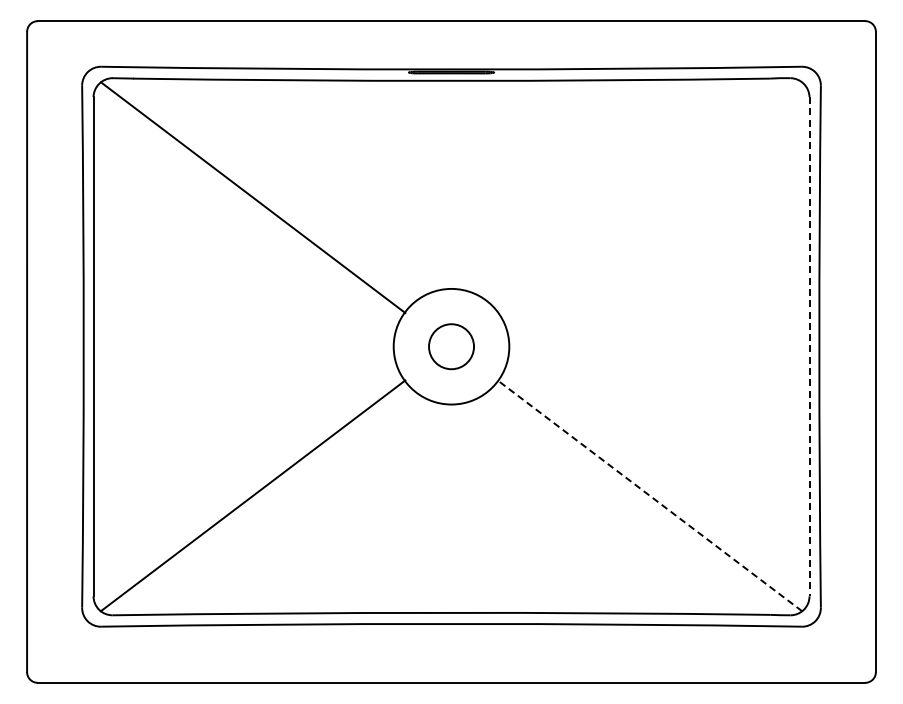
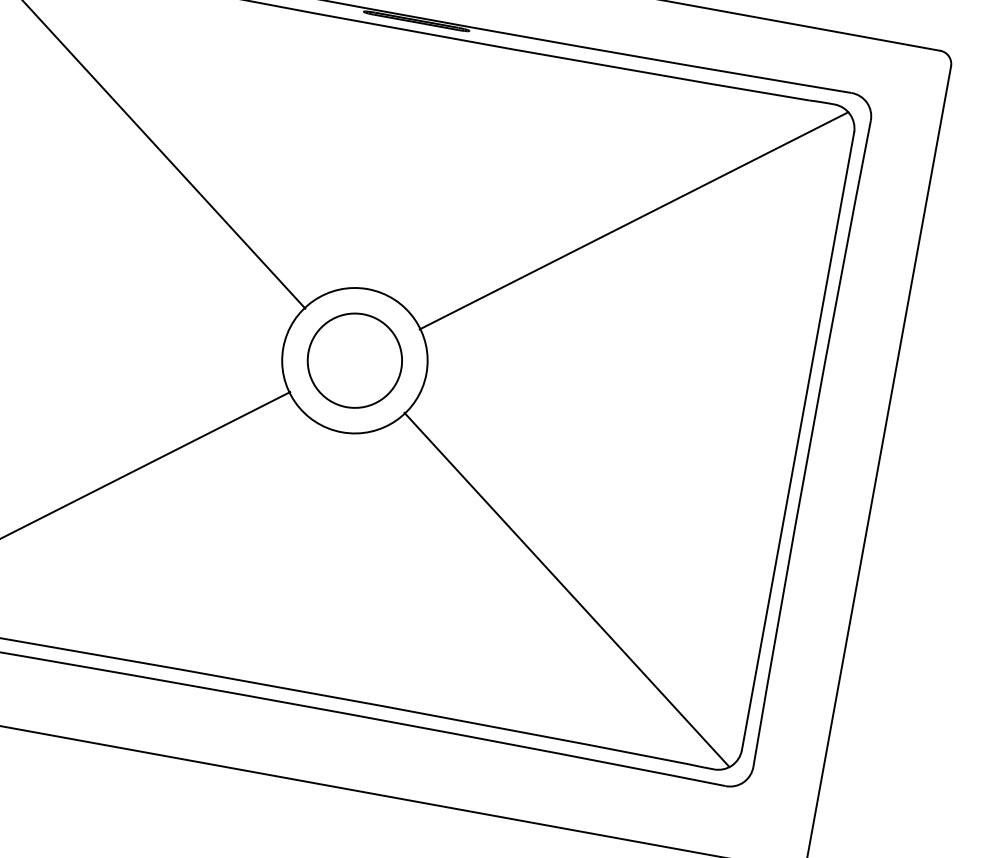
line: (649, 197) -> (633, 220), added
circle: (451, 346) -> (354, 360), size x1.67
line: (809, 346) -> (798, 440), dashed -> solid
line: (649, 495) -> (566, 589), dashed -> solid

